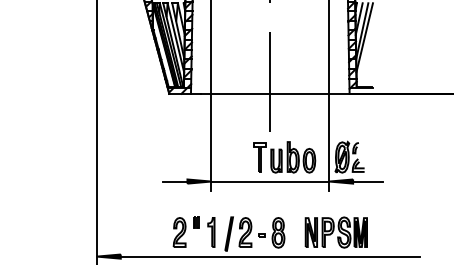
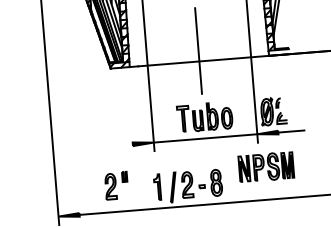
part: (284, 157) -> (204, 117), moved
line: (175, 181) -> (122, 145), removed
part: (185, 231) -> (115, 185), moved
part: (335, 232) -> (265, 167), moved

